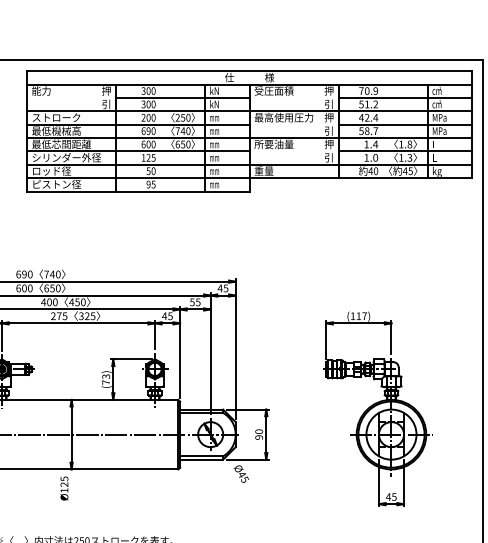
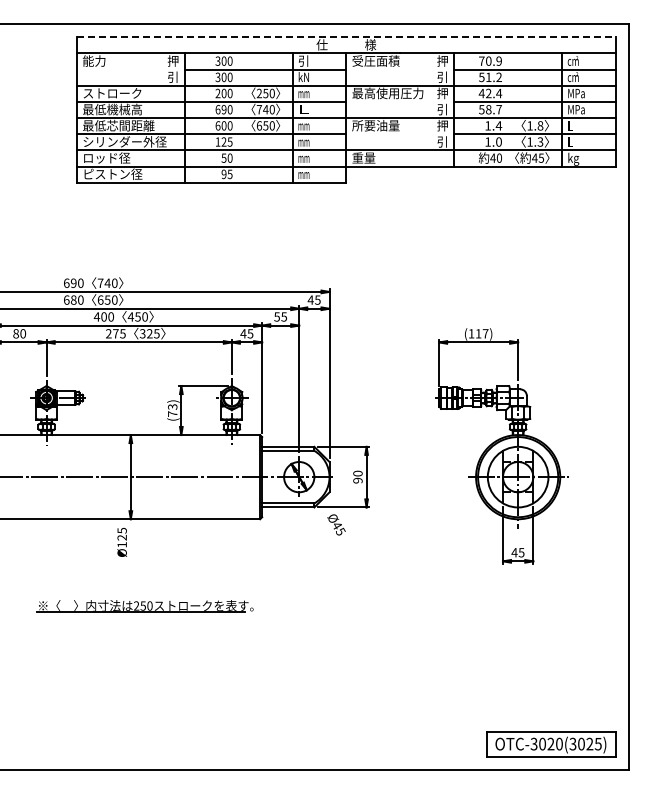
line: (249, 71) -> (346, 37), solid -> dashed
text: (214, 90) -> (303, 60), kN -> 引
text: (214, 130) -> (303, 109), mm -> L
text: (24, 288) -> (73, 300), 600 -> 680

